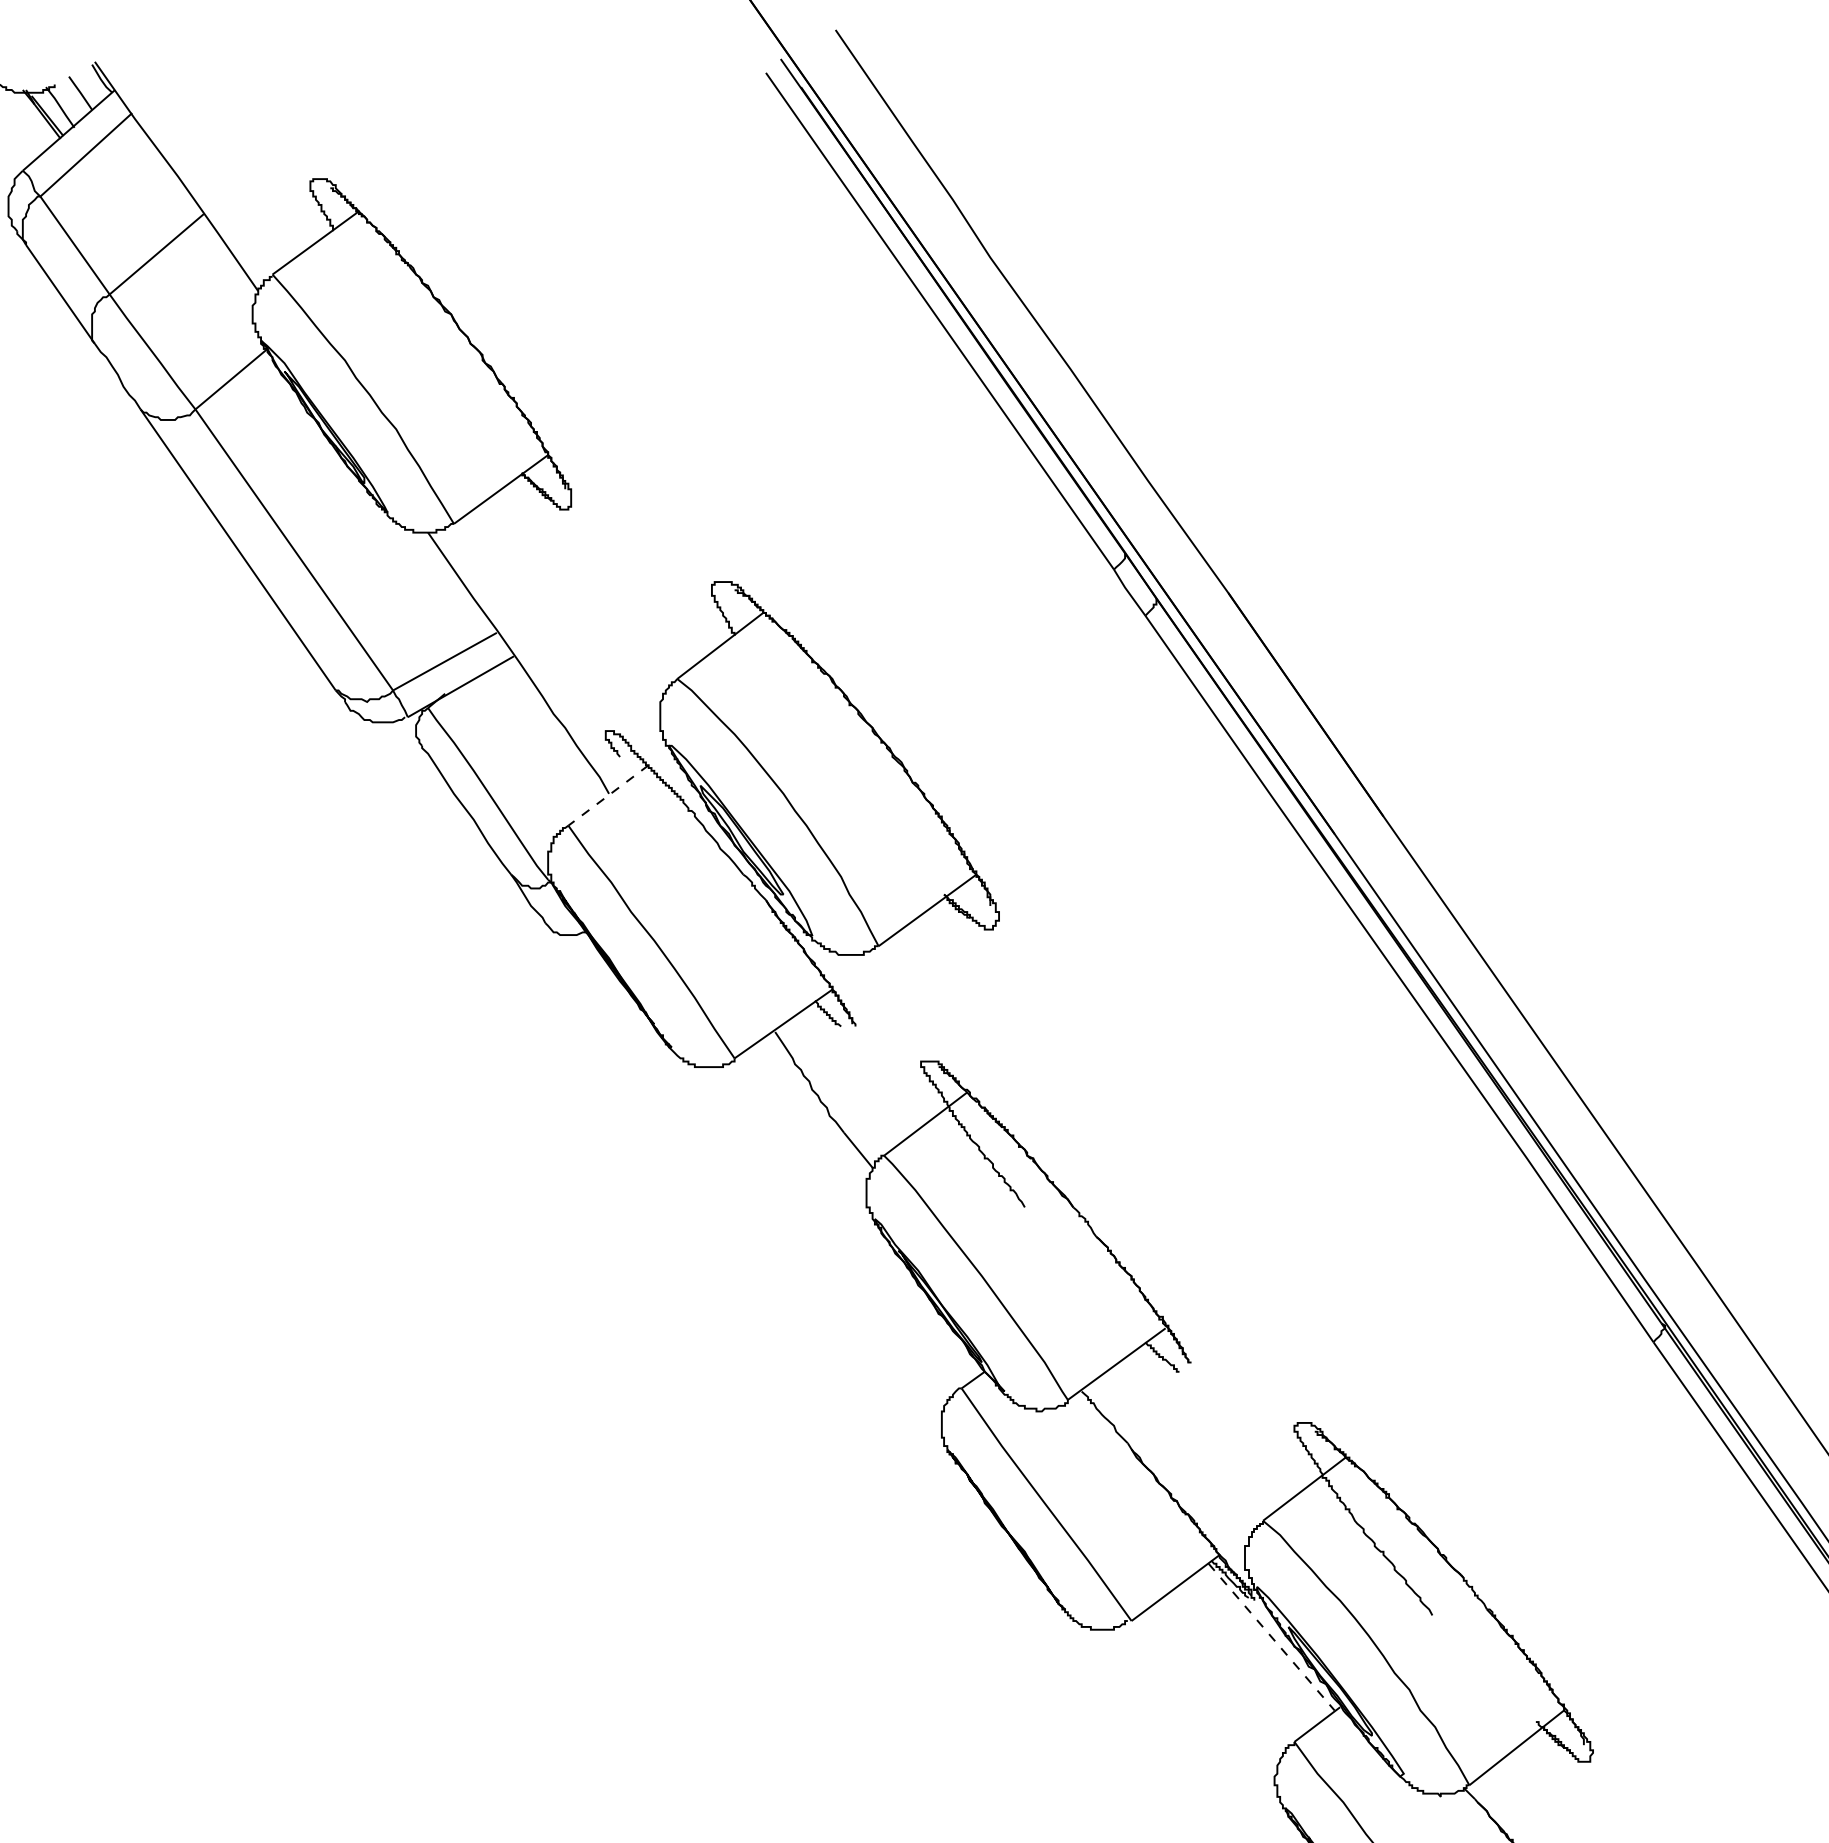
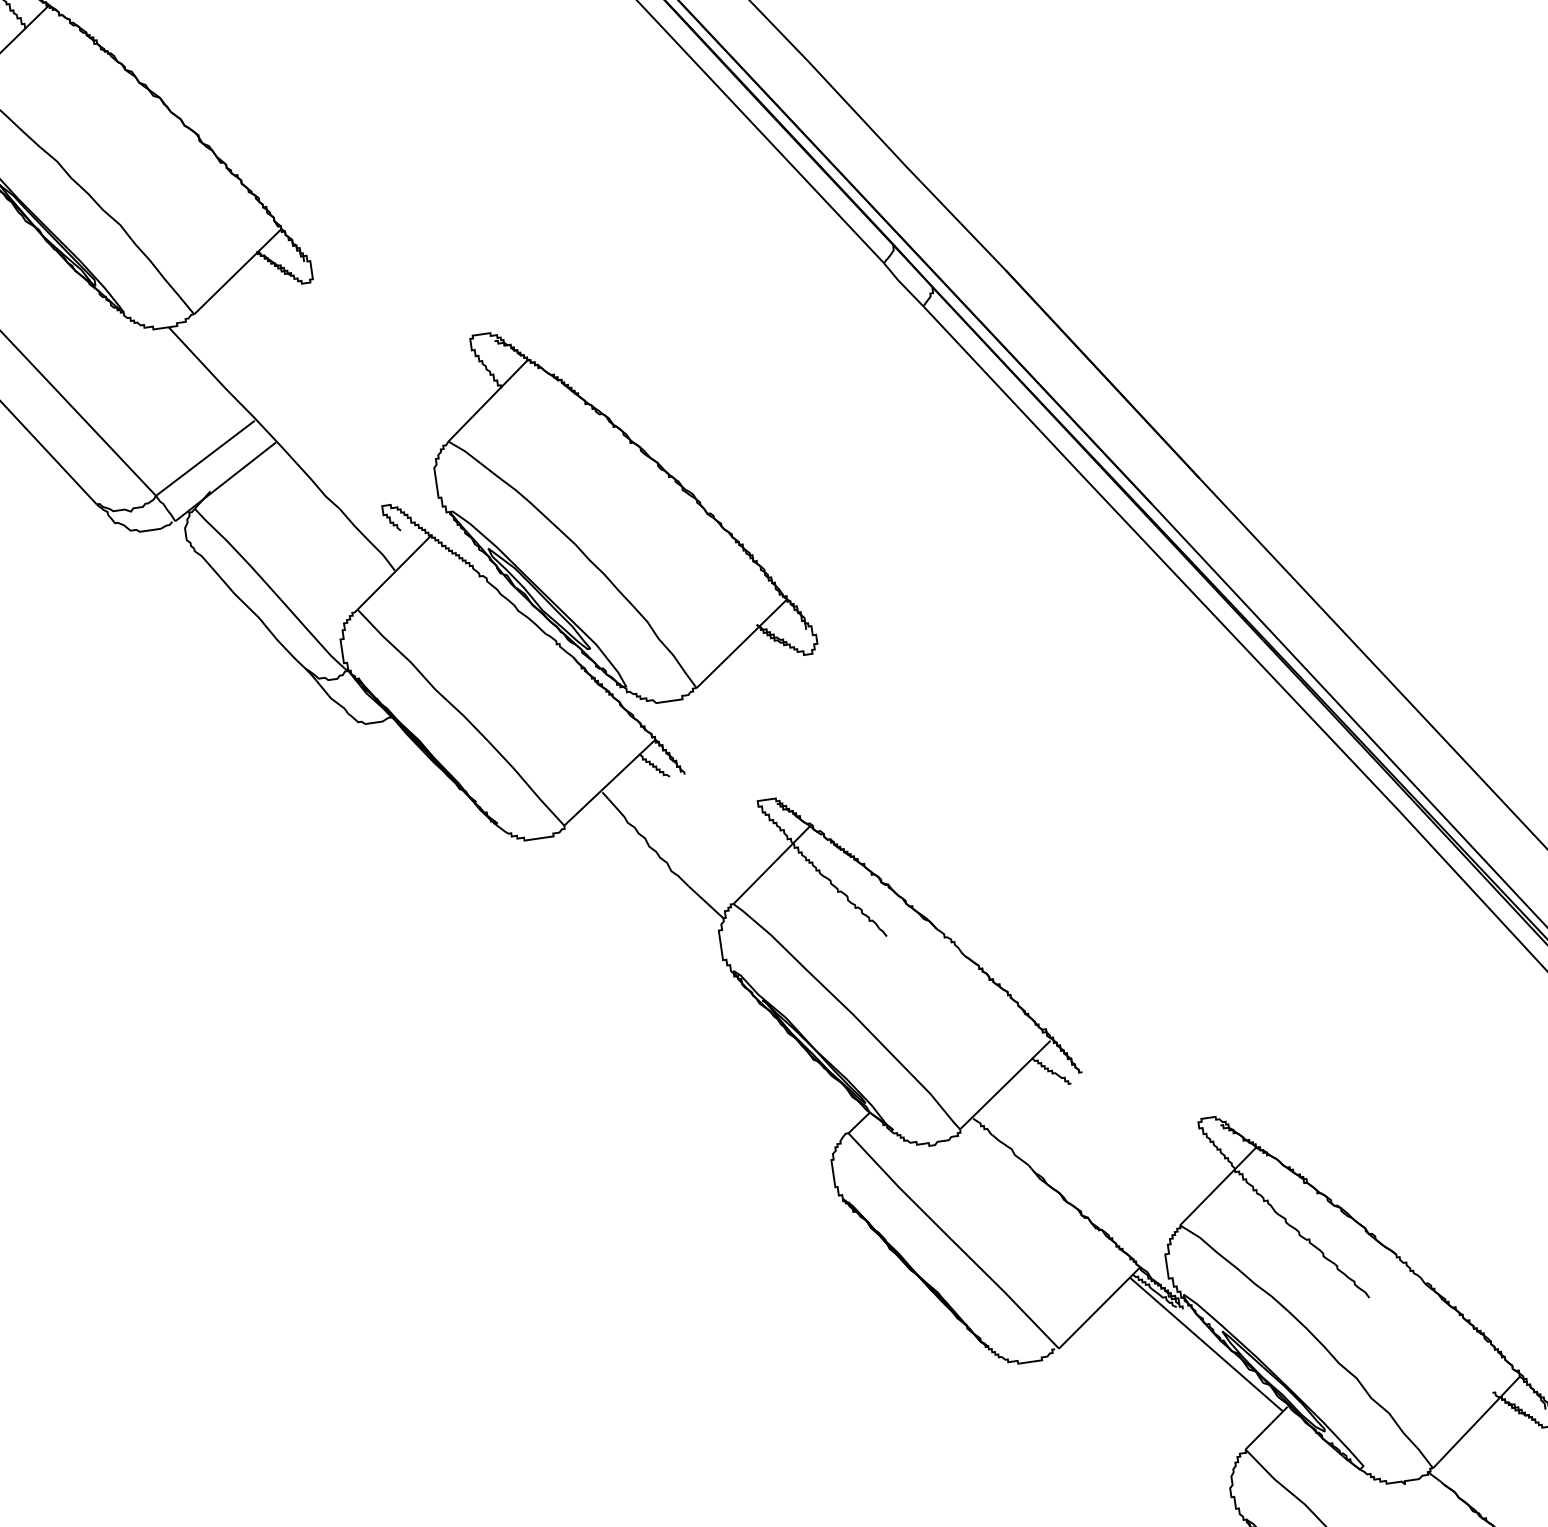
line: (608, 795) -> (394, 572), dashed -> solid
line: (1271, 1637) -> (1206, 1344), dashed -> solid

